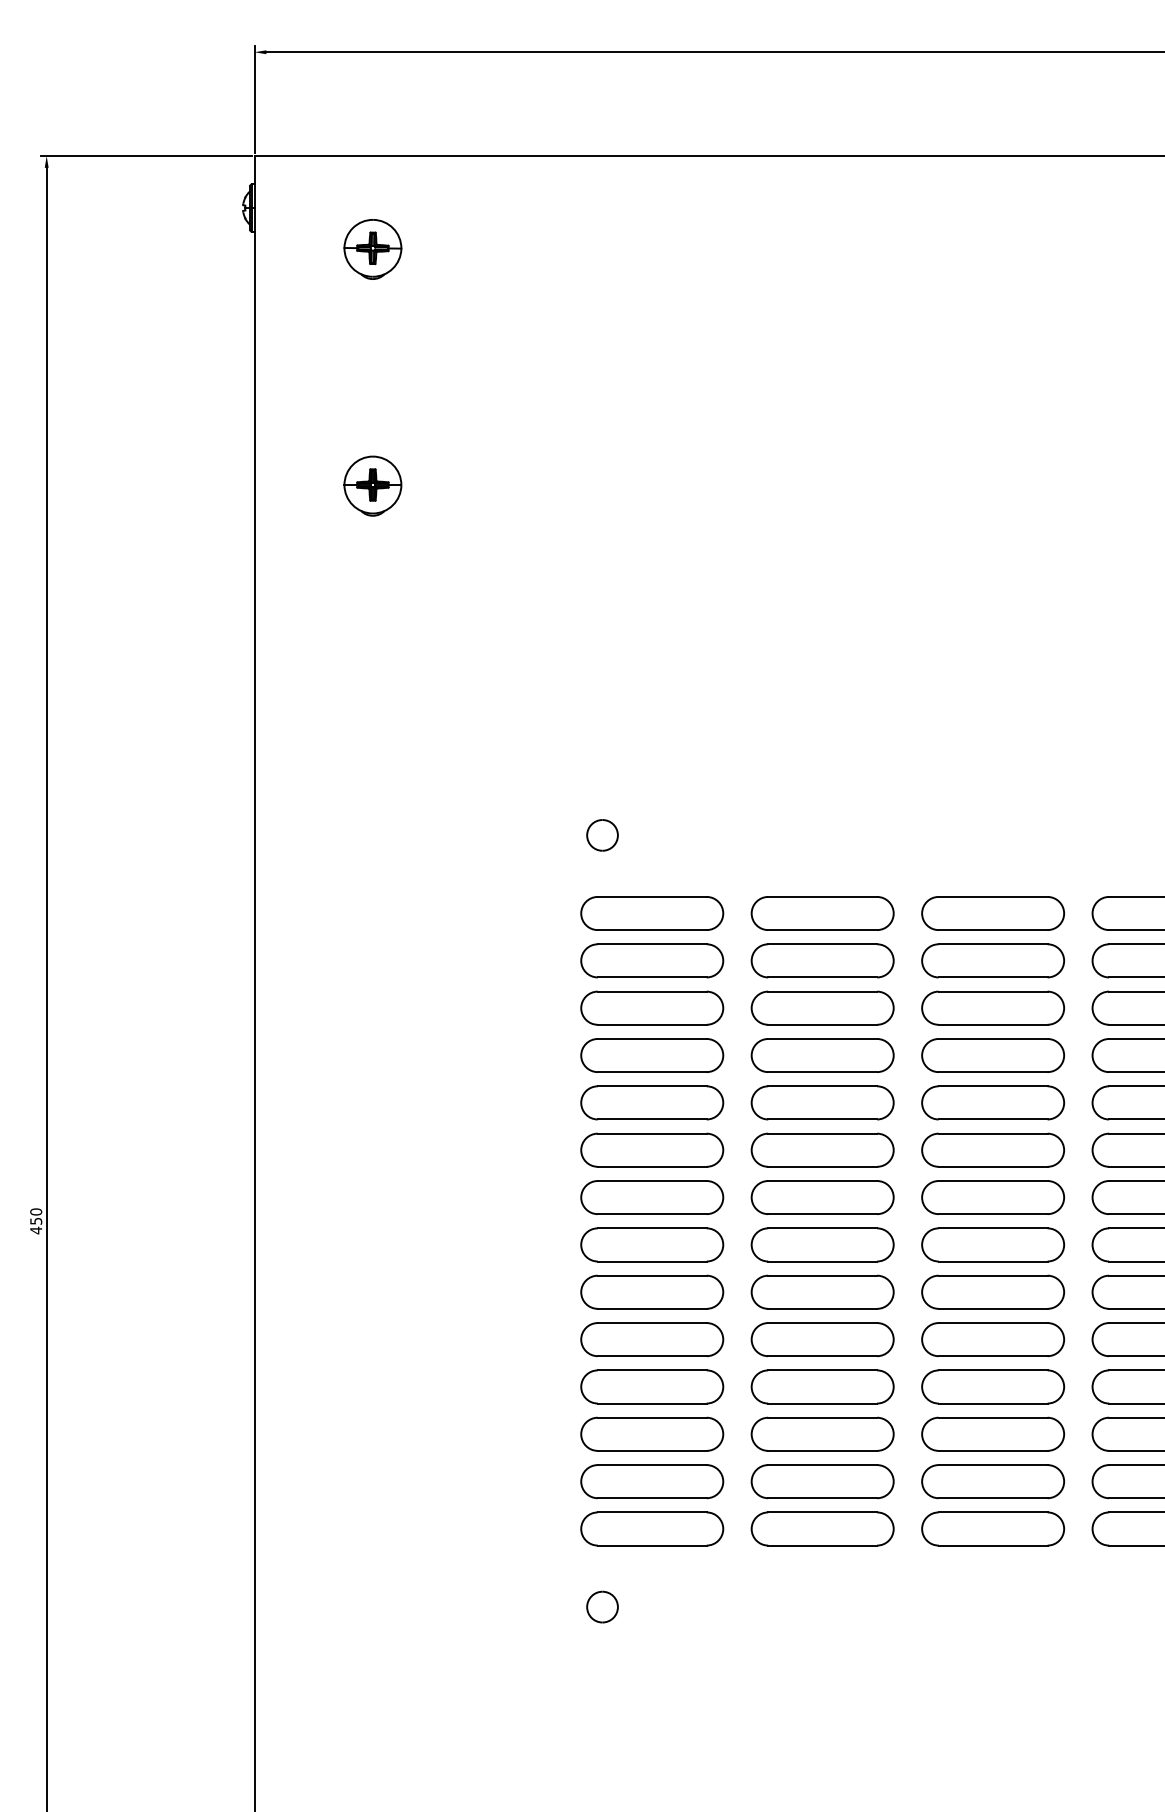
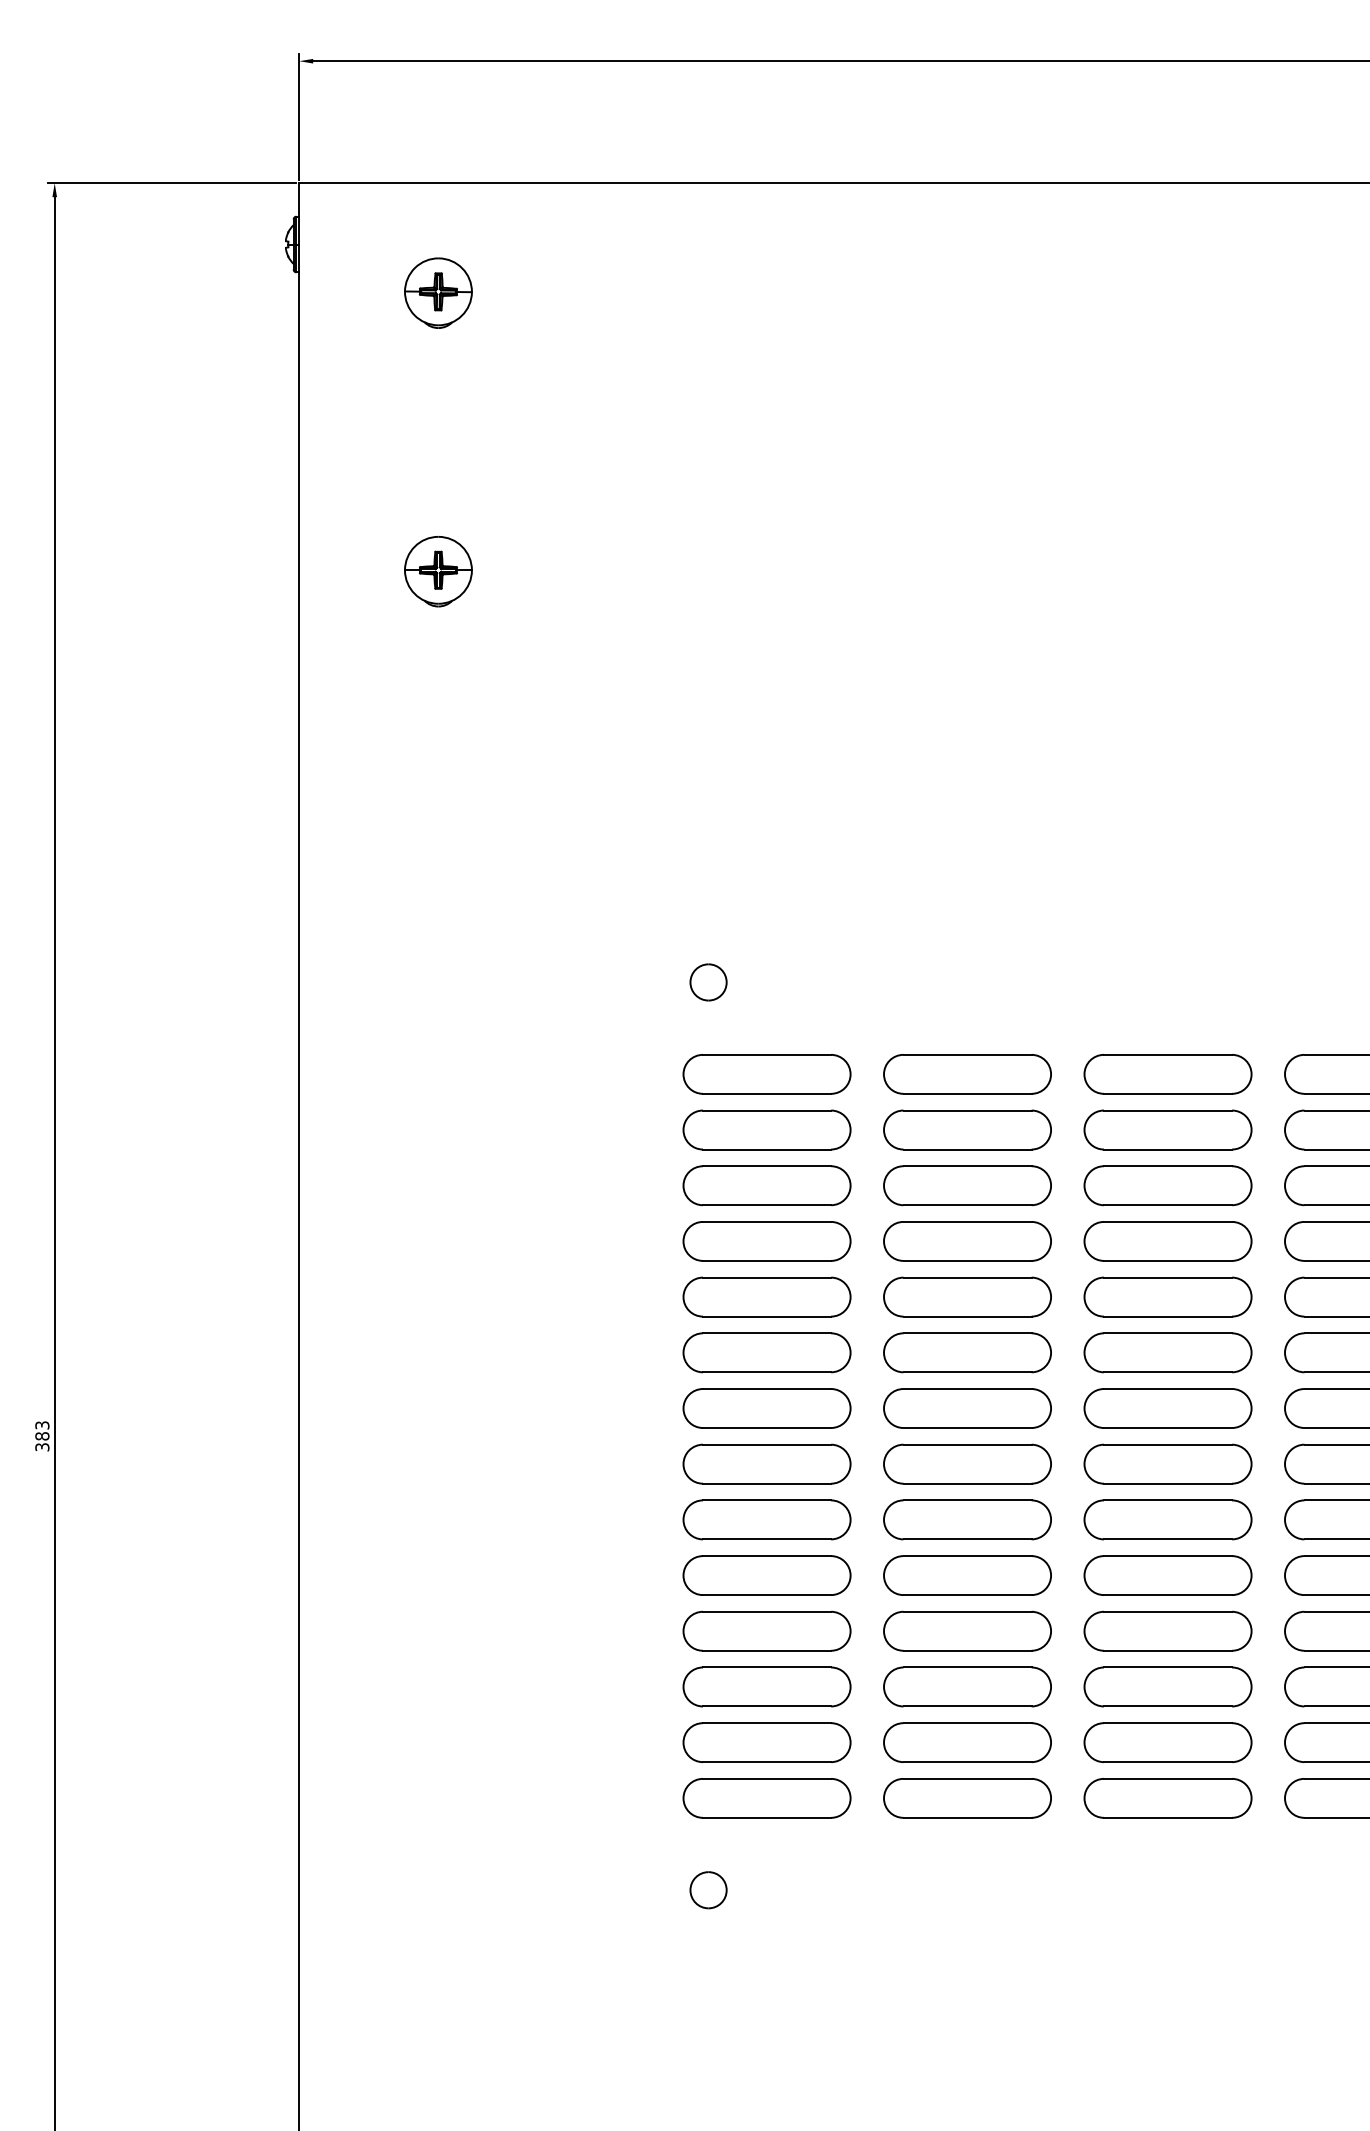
text: (36, 1221) -> (42, 1436), 450 -> 383

